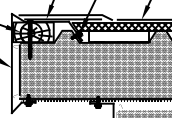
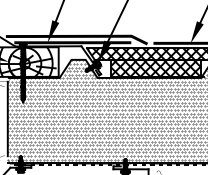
hatch: (118, 36) -> (155, 68), added

